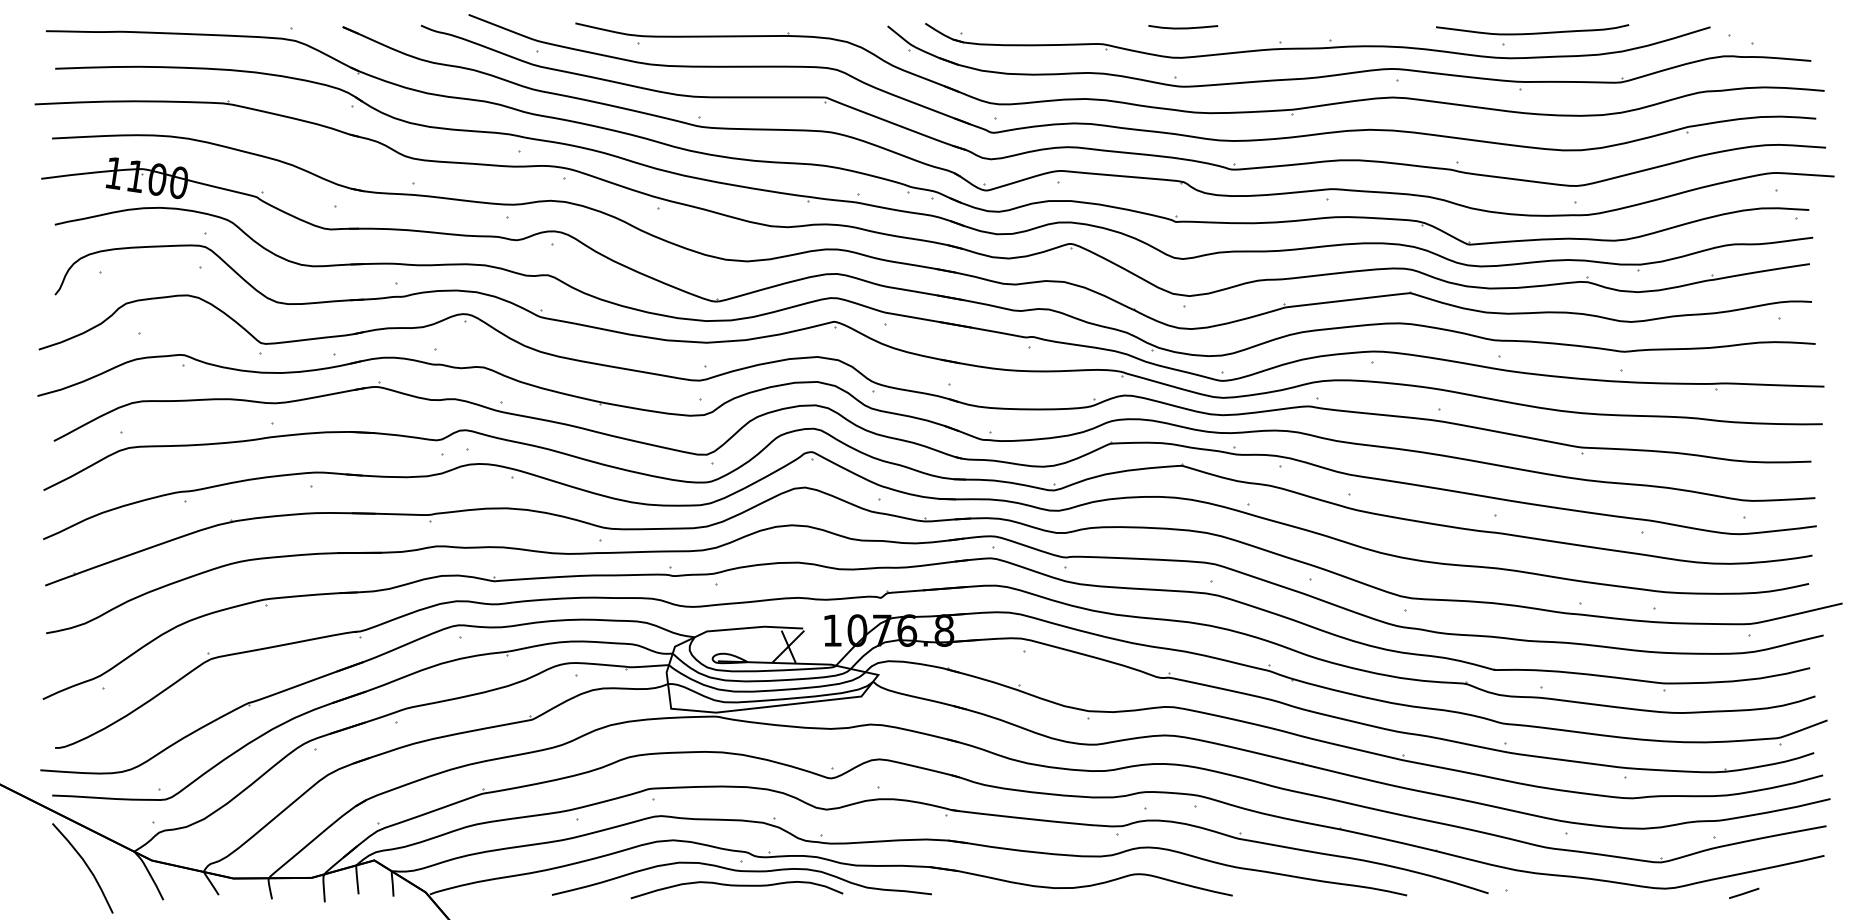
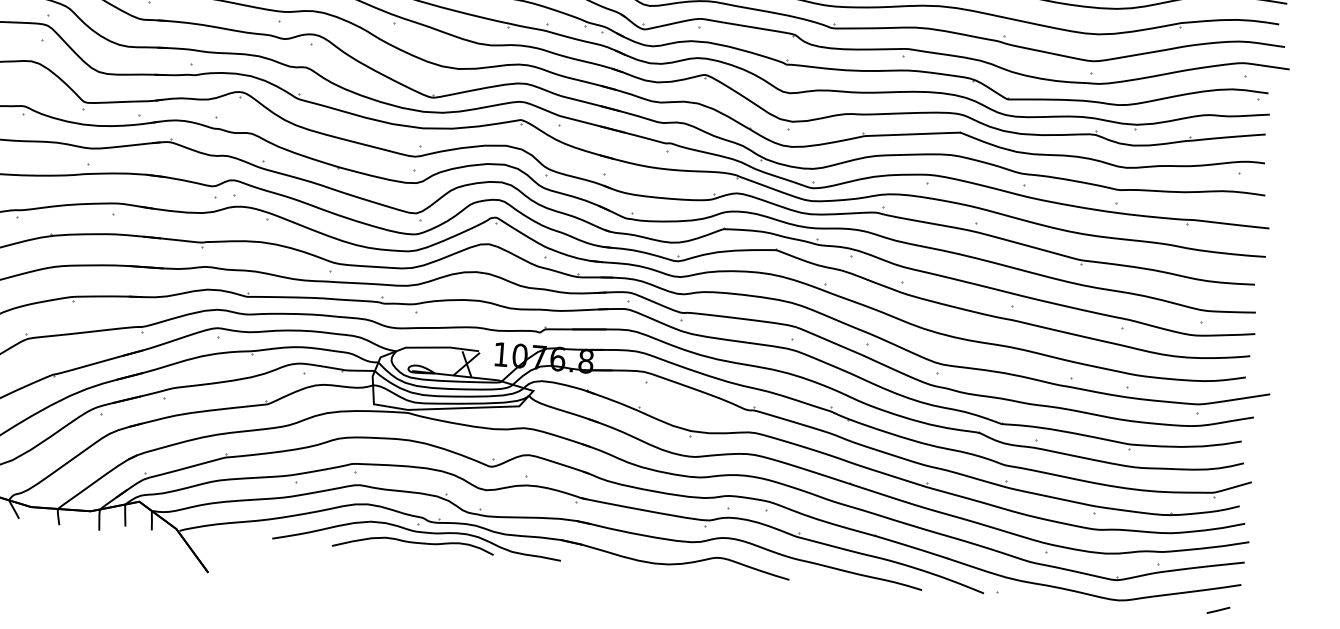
line: (1744, 892) -> (1218, 609), moved

